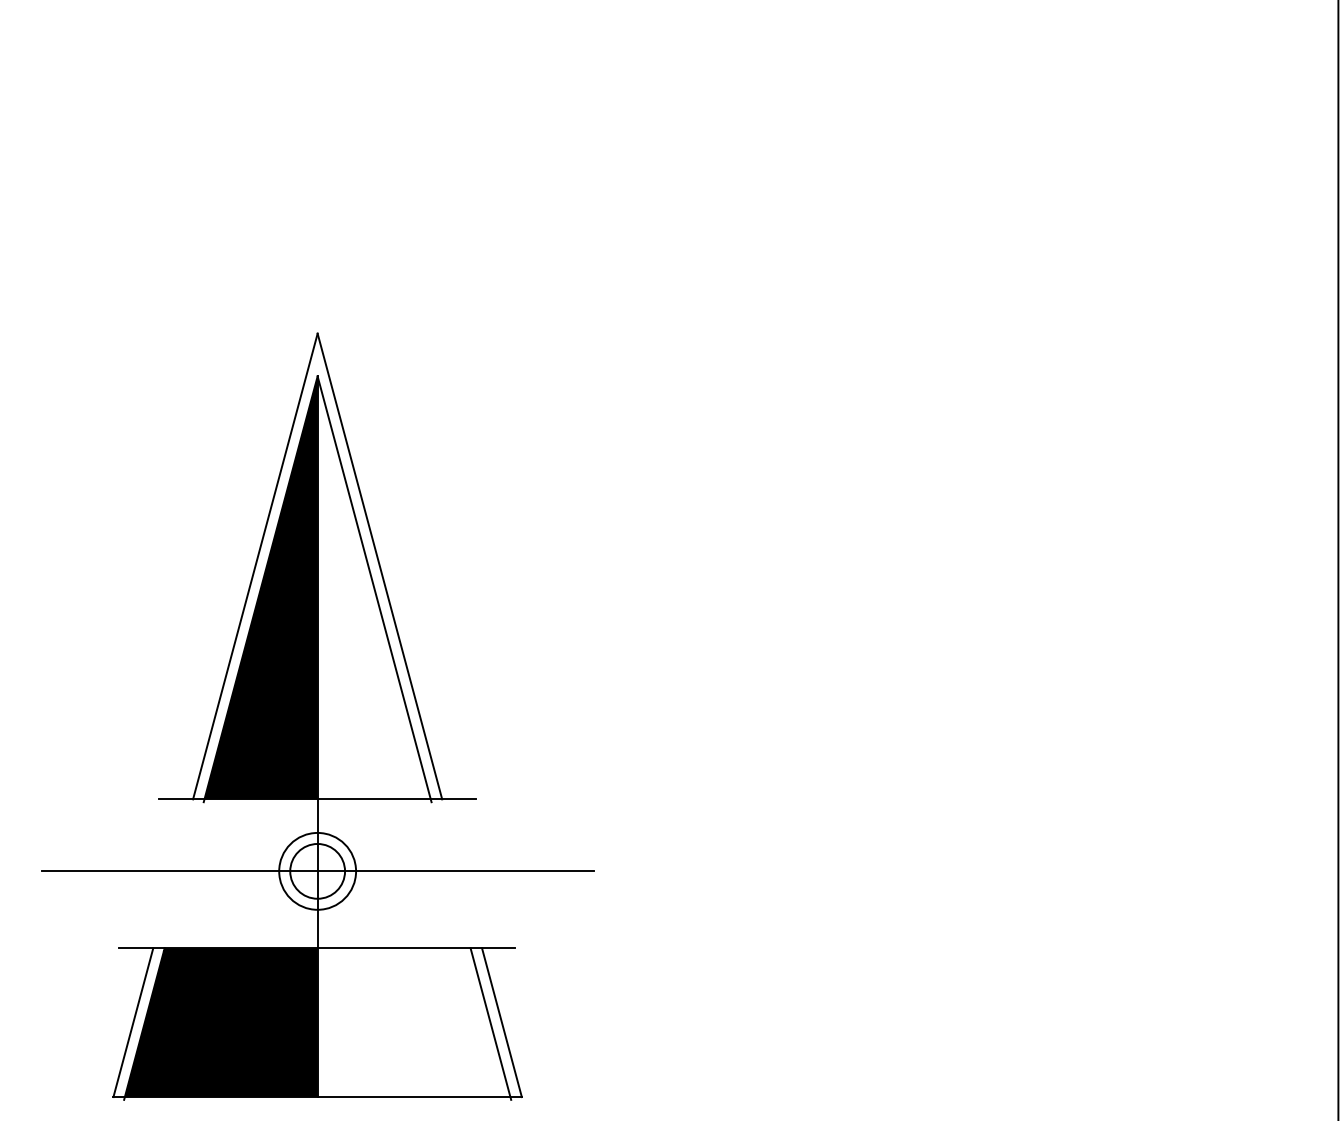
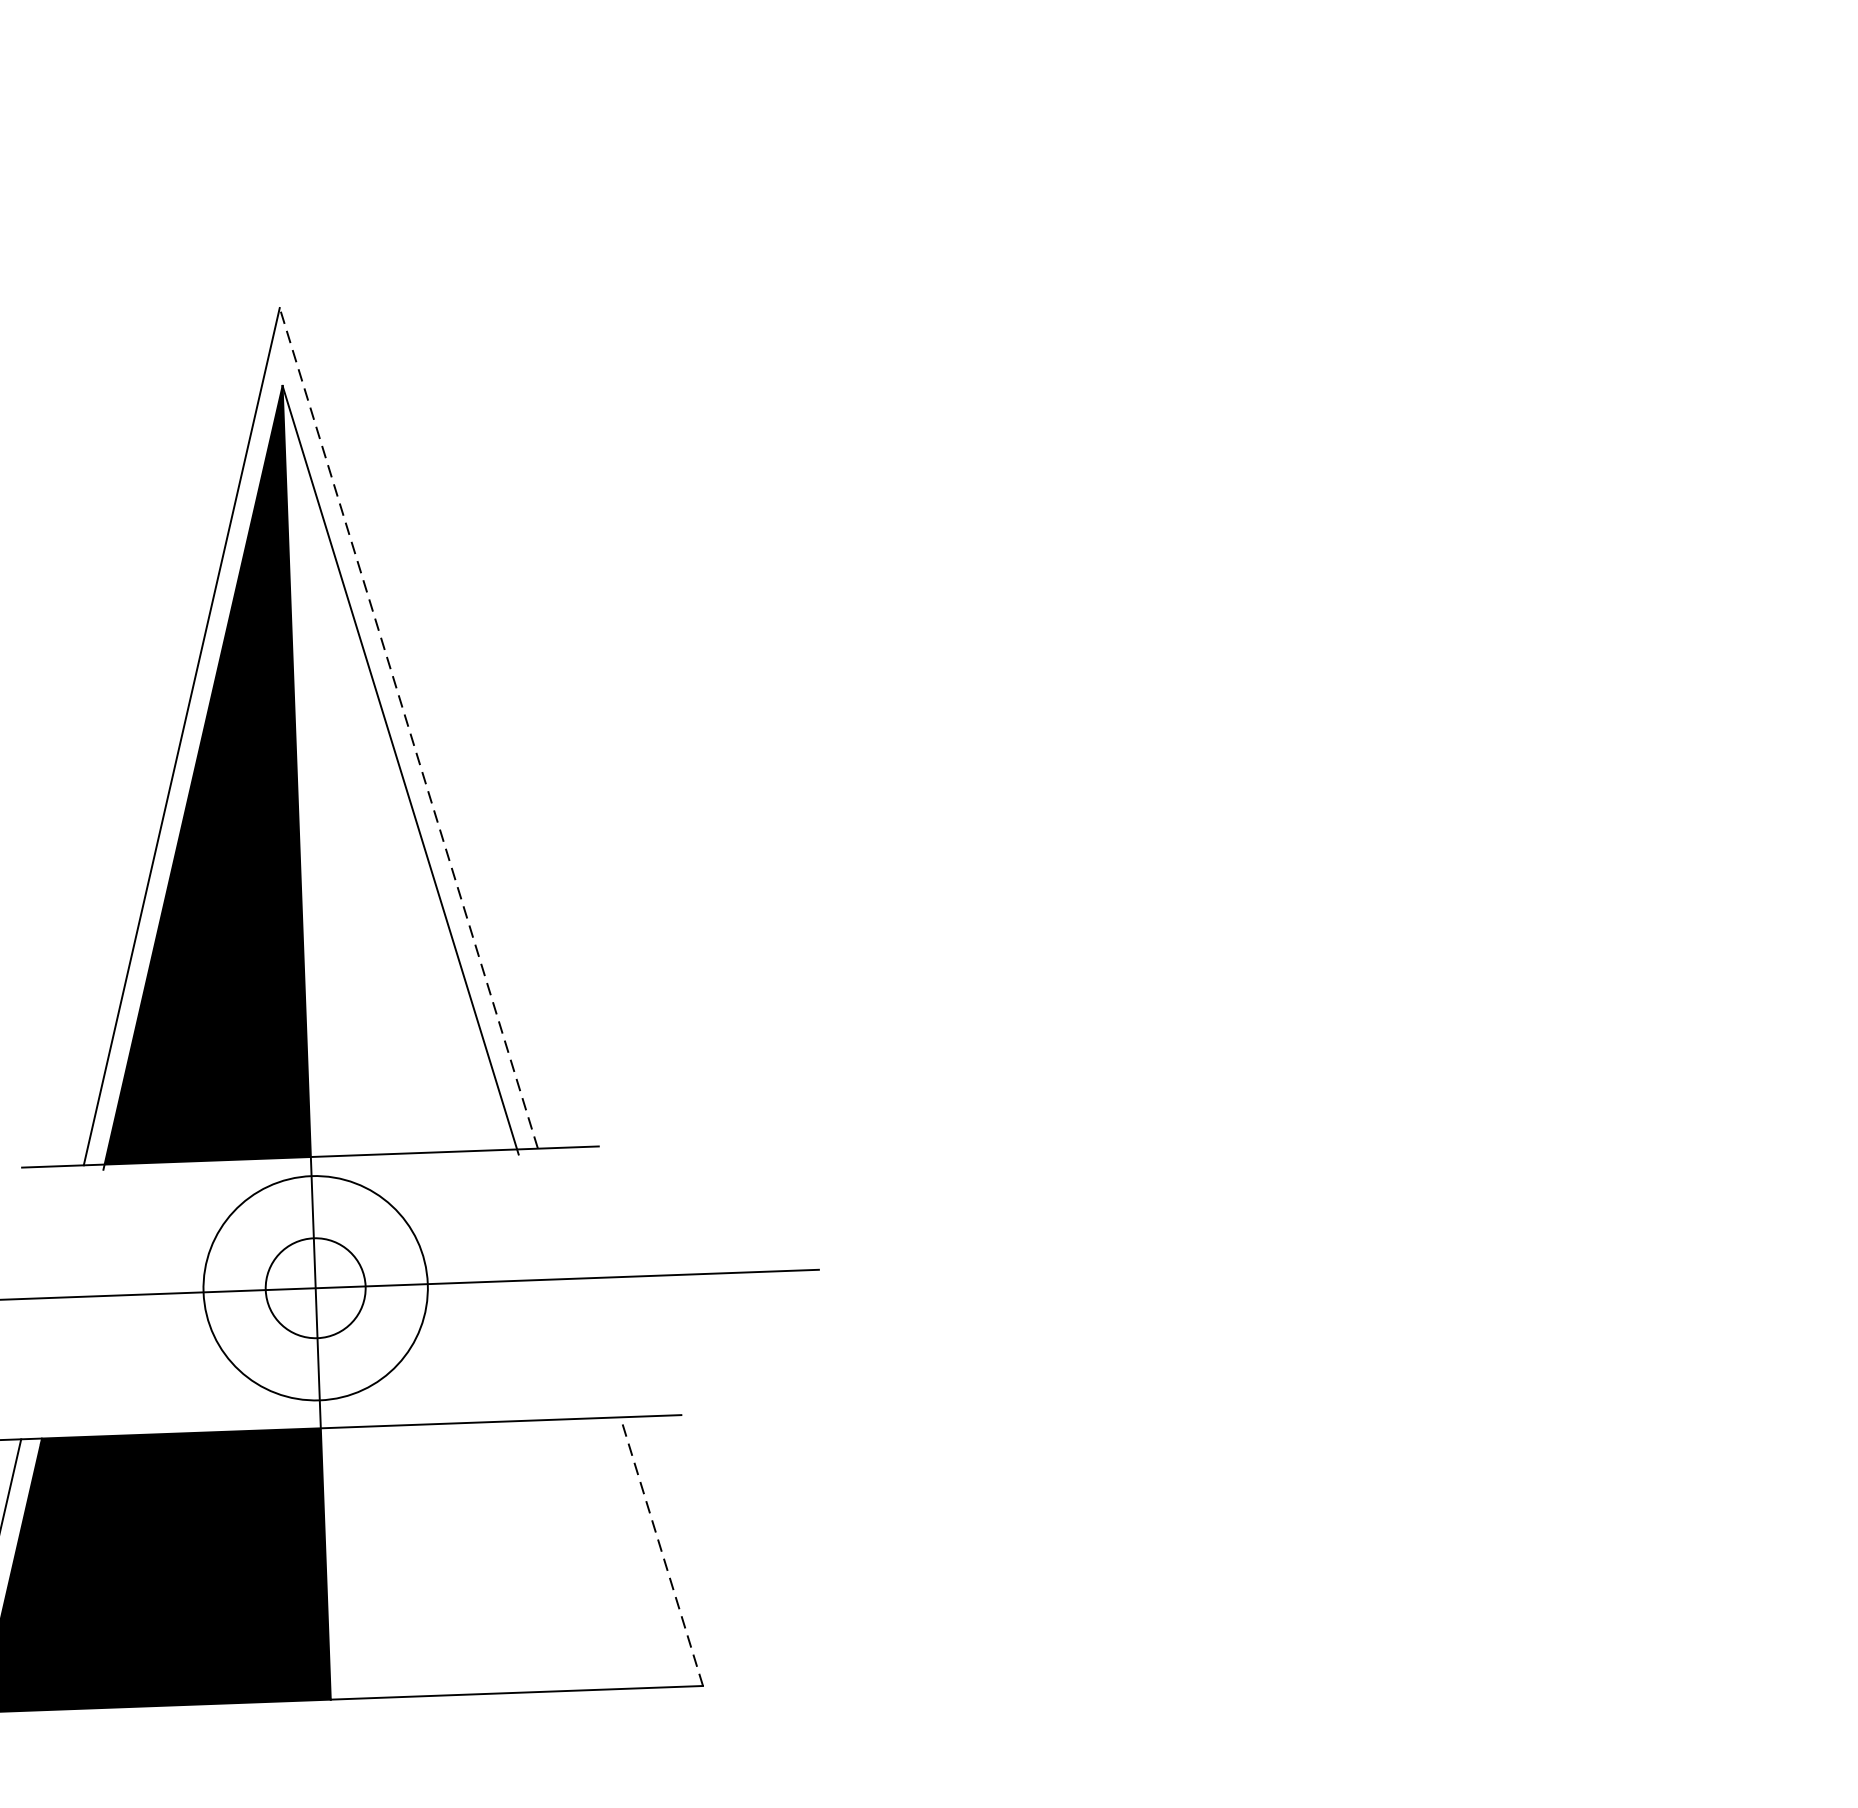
line: (379, 566) -> (408, 728), solid -> dashed
circle: (317, 870) -> (315, 1286), size x1.6
line: (501, 1022) -> (660, 1551), solid -> dashed
line: (490, 1023) -> (640, 1553), removed

